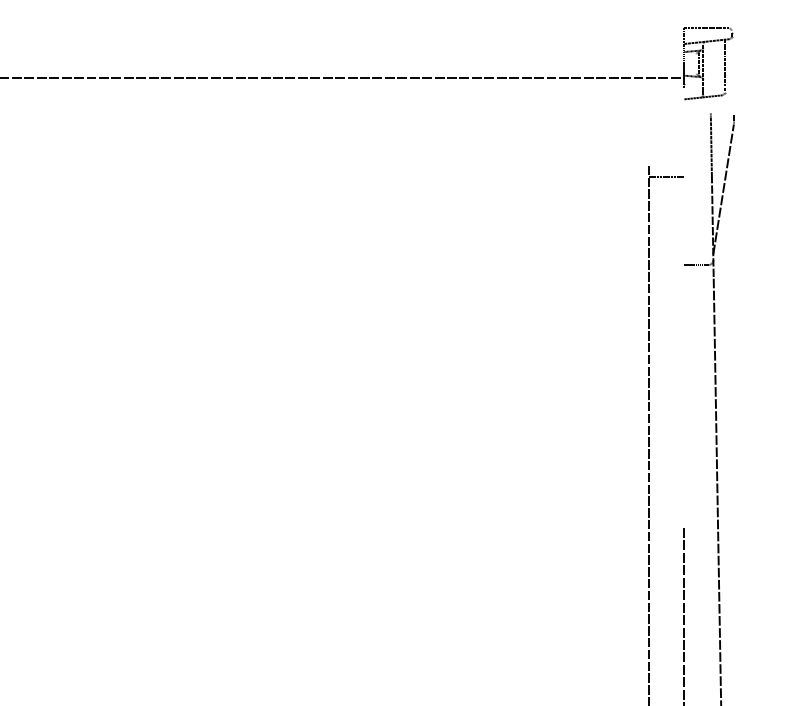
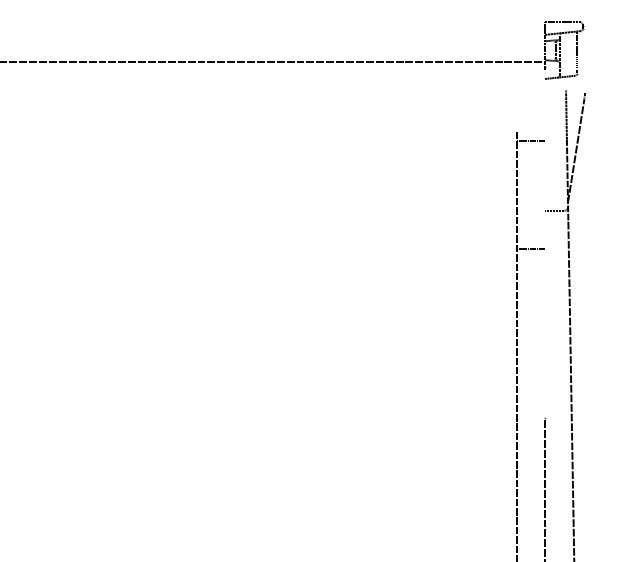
line: (666, 312) -> (530, 248), added

